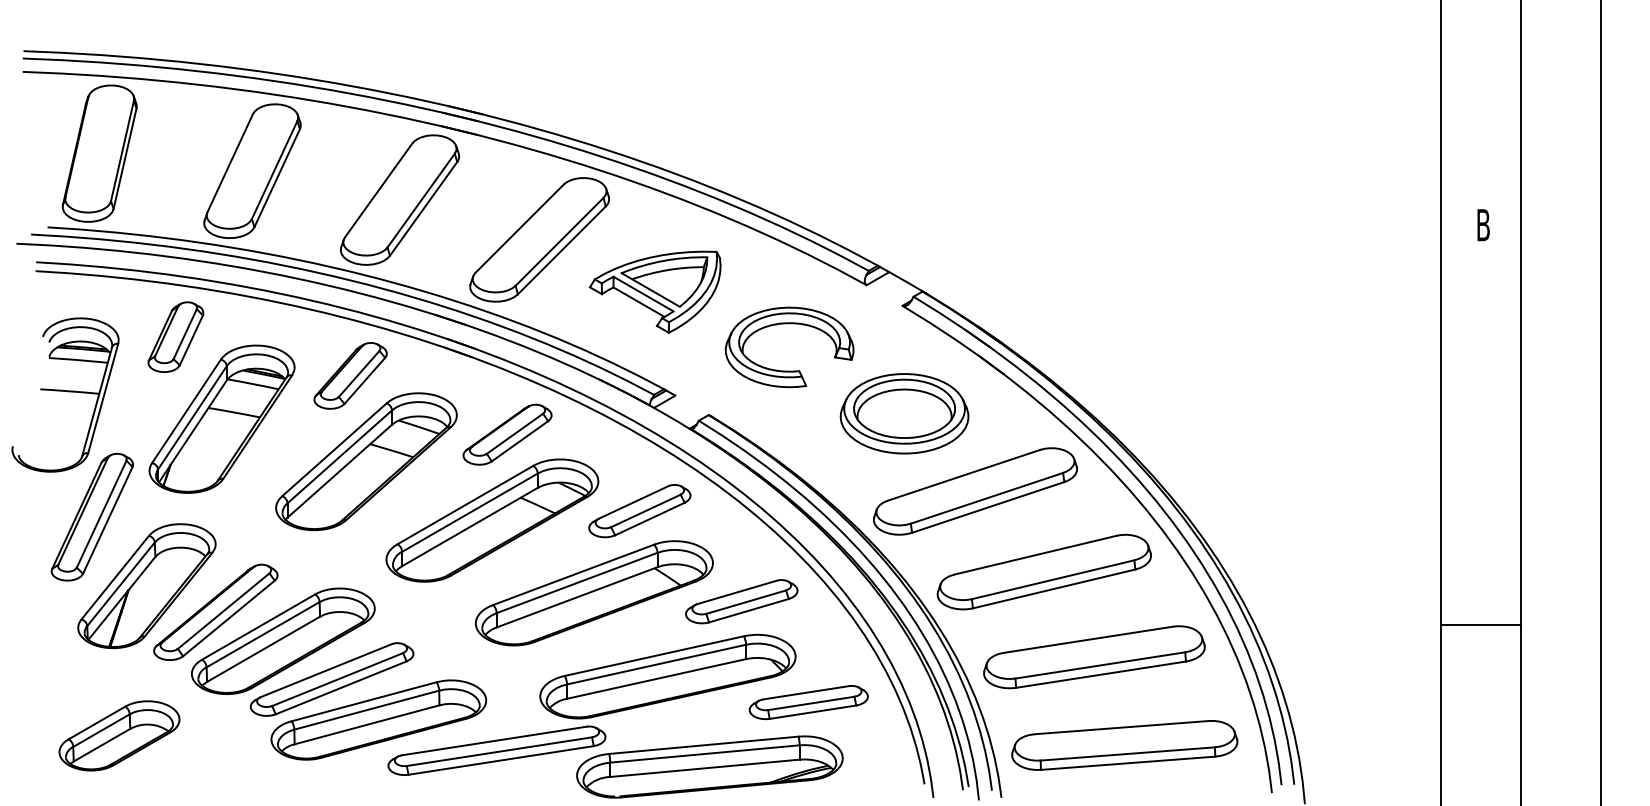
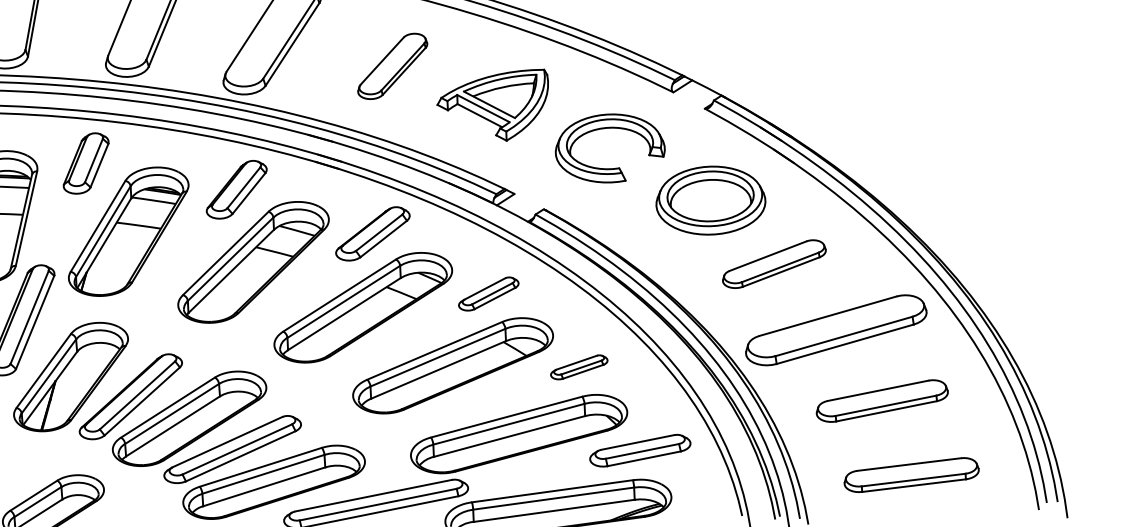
part: (539, 239) -> (392, 66), size x0.6
part: (975, 491) -> (774, 264), size x0.6
part: (639, 511) -> (488, 294), size x0.7
part: (741, 601) -> (578, 367), size x0.6
part: (1094, 657) -> (882, 401), size x0.7
part: (1124, 745) -> (911, 475), size x0.7

